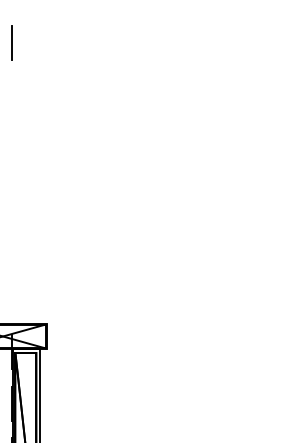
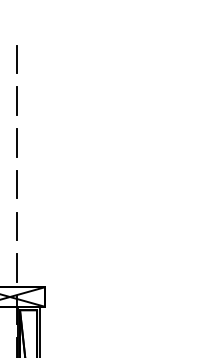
line: (11, 94) -> (16, 101), added
line: (11, 145) -> (16, 142), added
line: (11, 197) -> (16, 184), added
line: (11, 248) -> (16, 225), added
line: (11, 300) -> (16, 267), added

